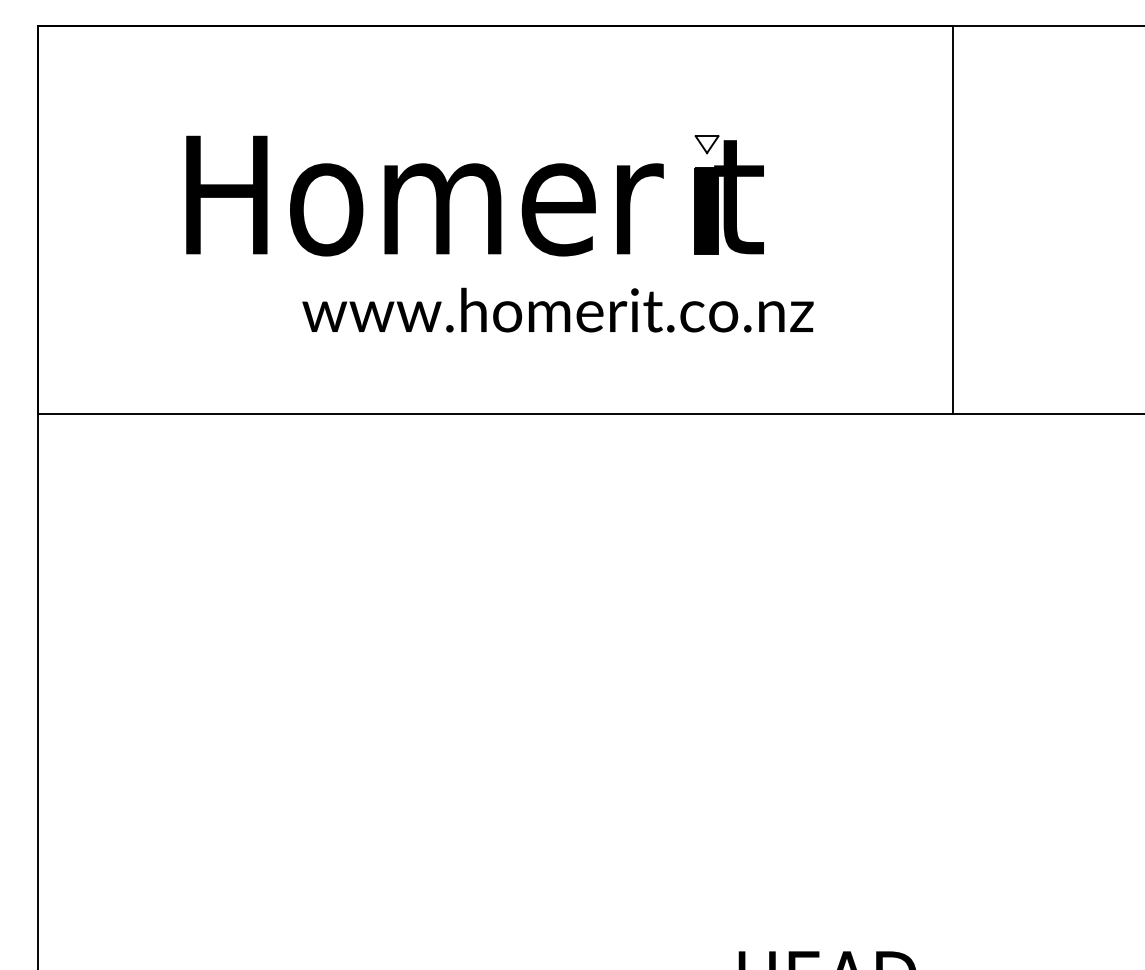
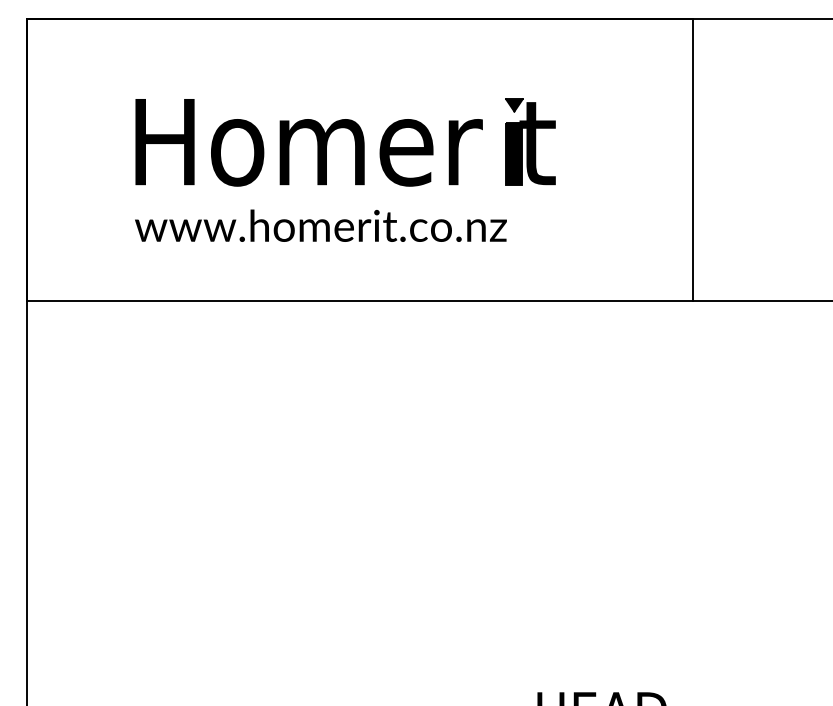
fill: (707, 144) -> (514, 105), added
text: (557, 309) -> (320, 225), moved

